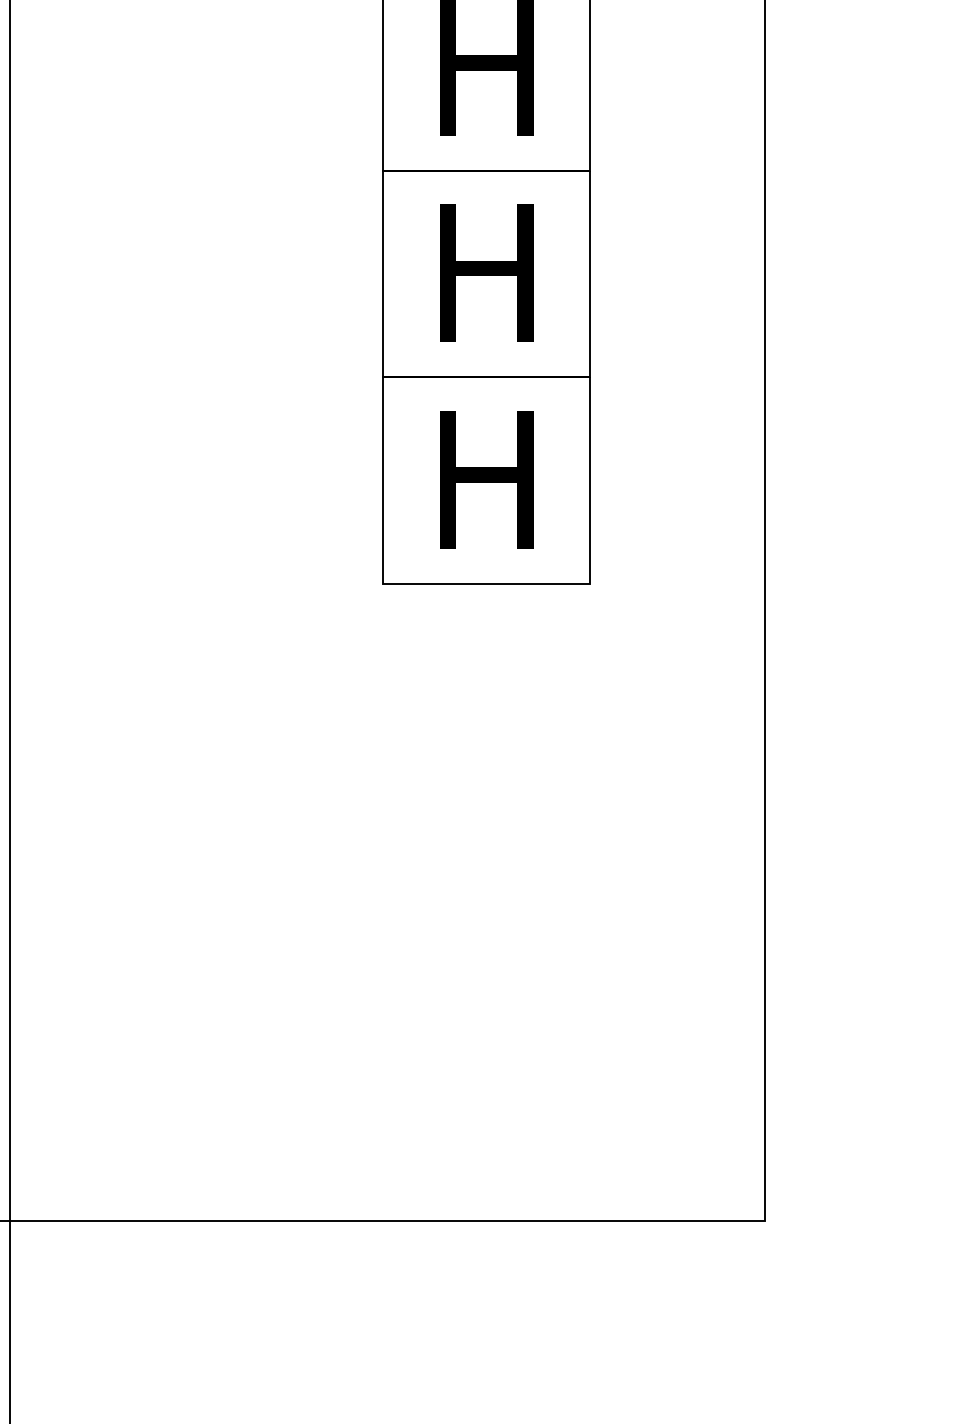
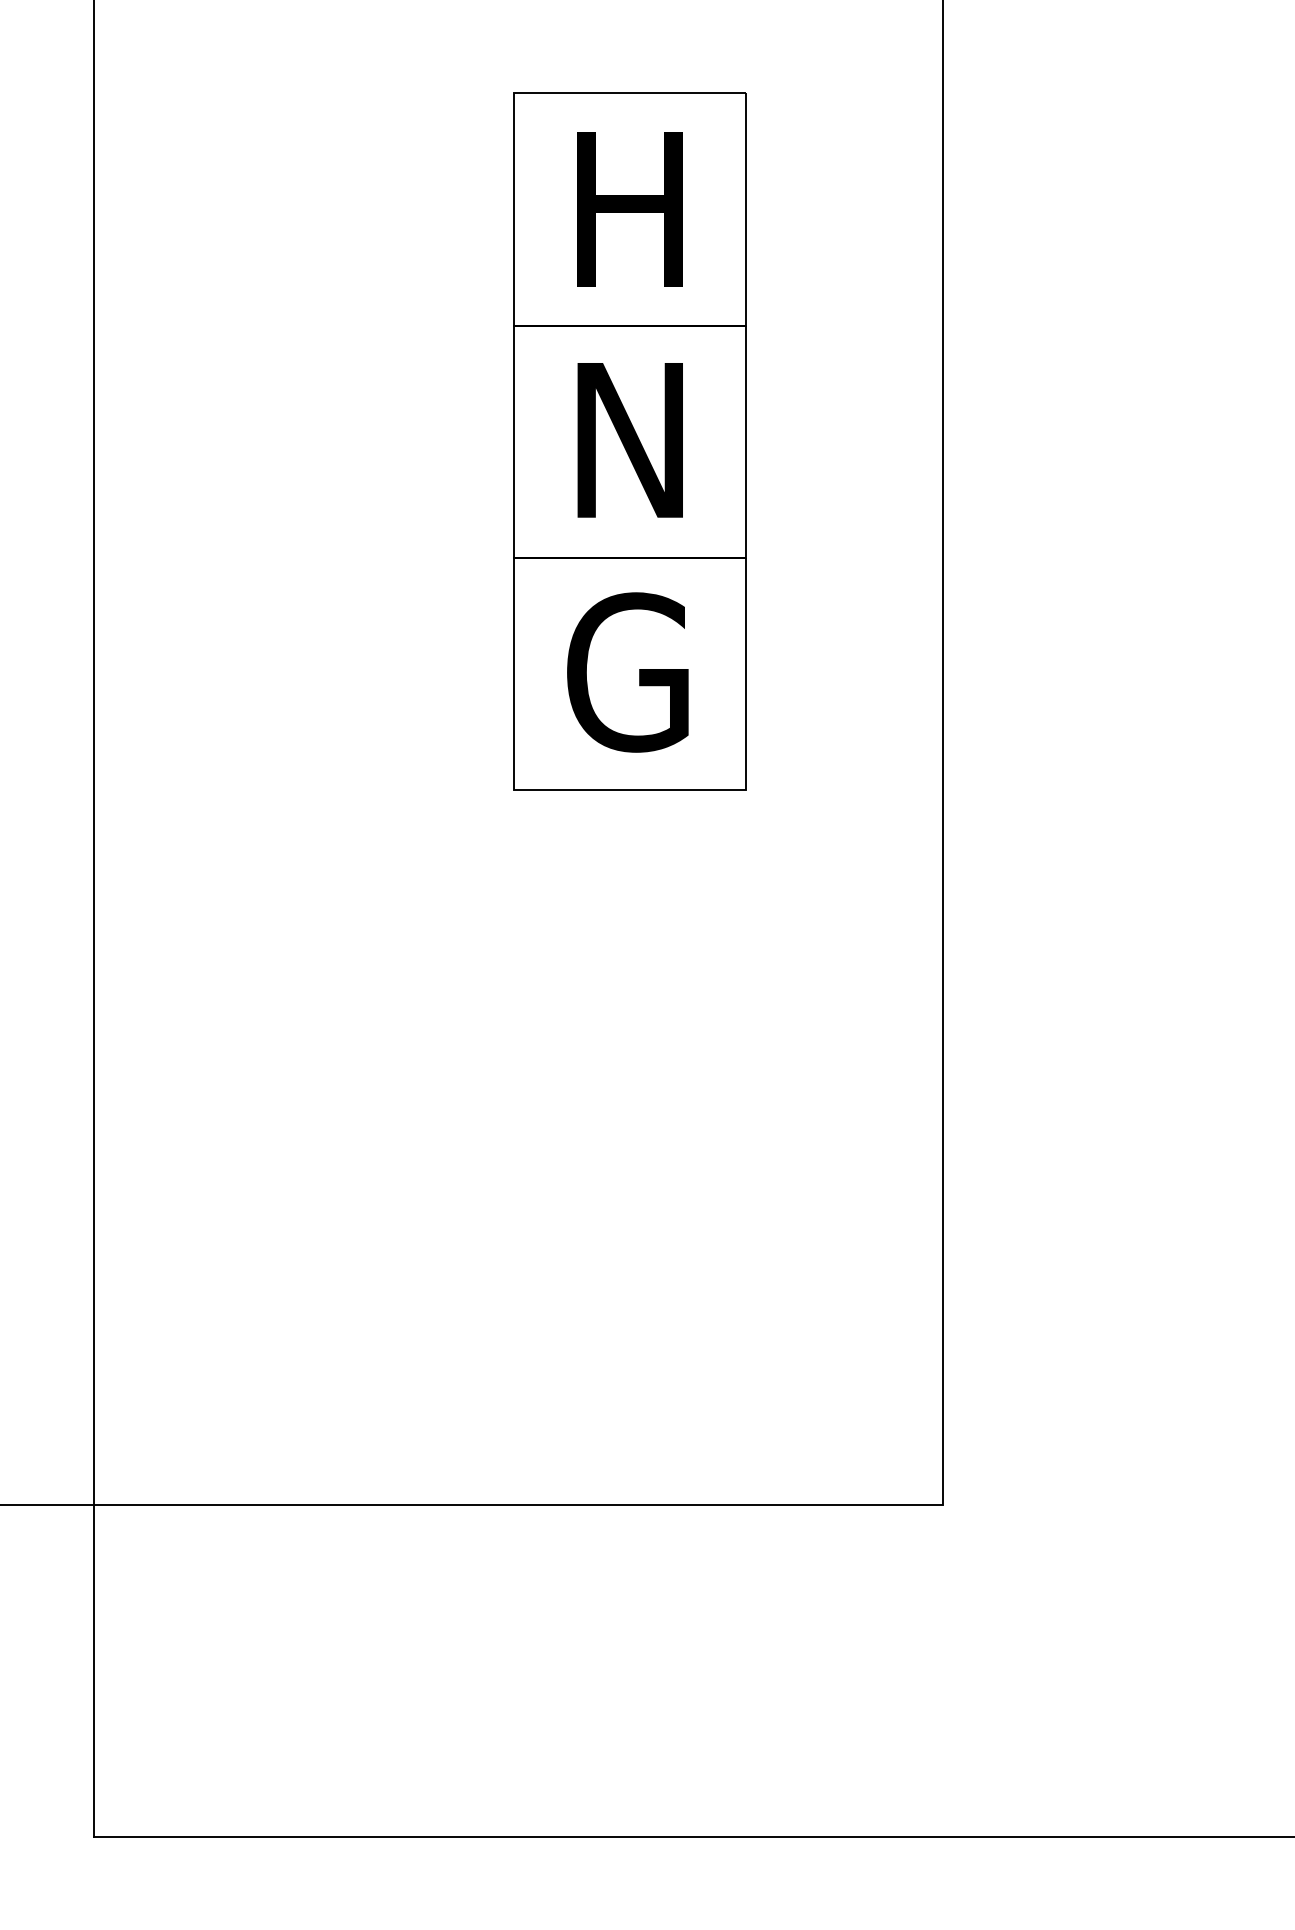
text: (486, 273) -> (629, 440), H -> N
text: (484, 479) -> (627, 672), H -> G

